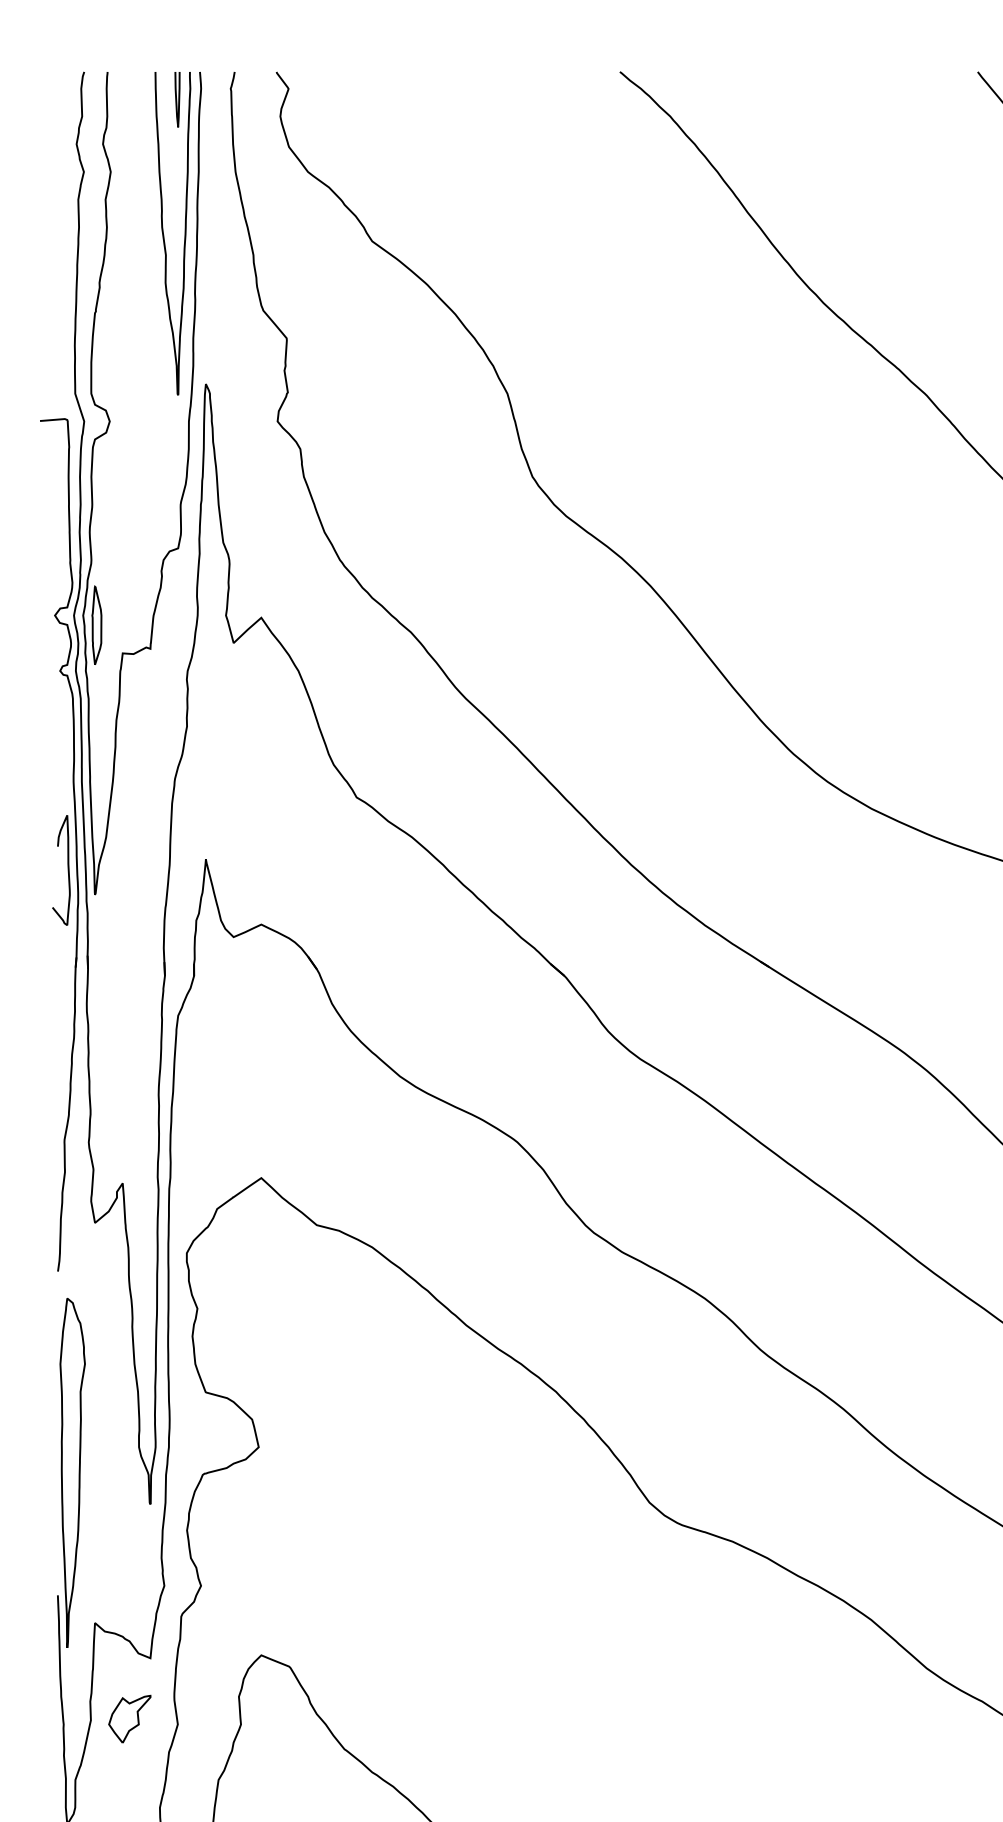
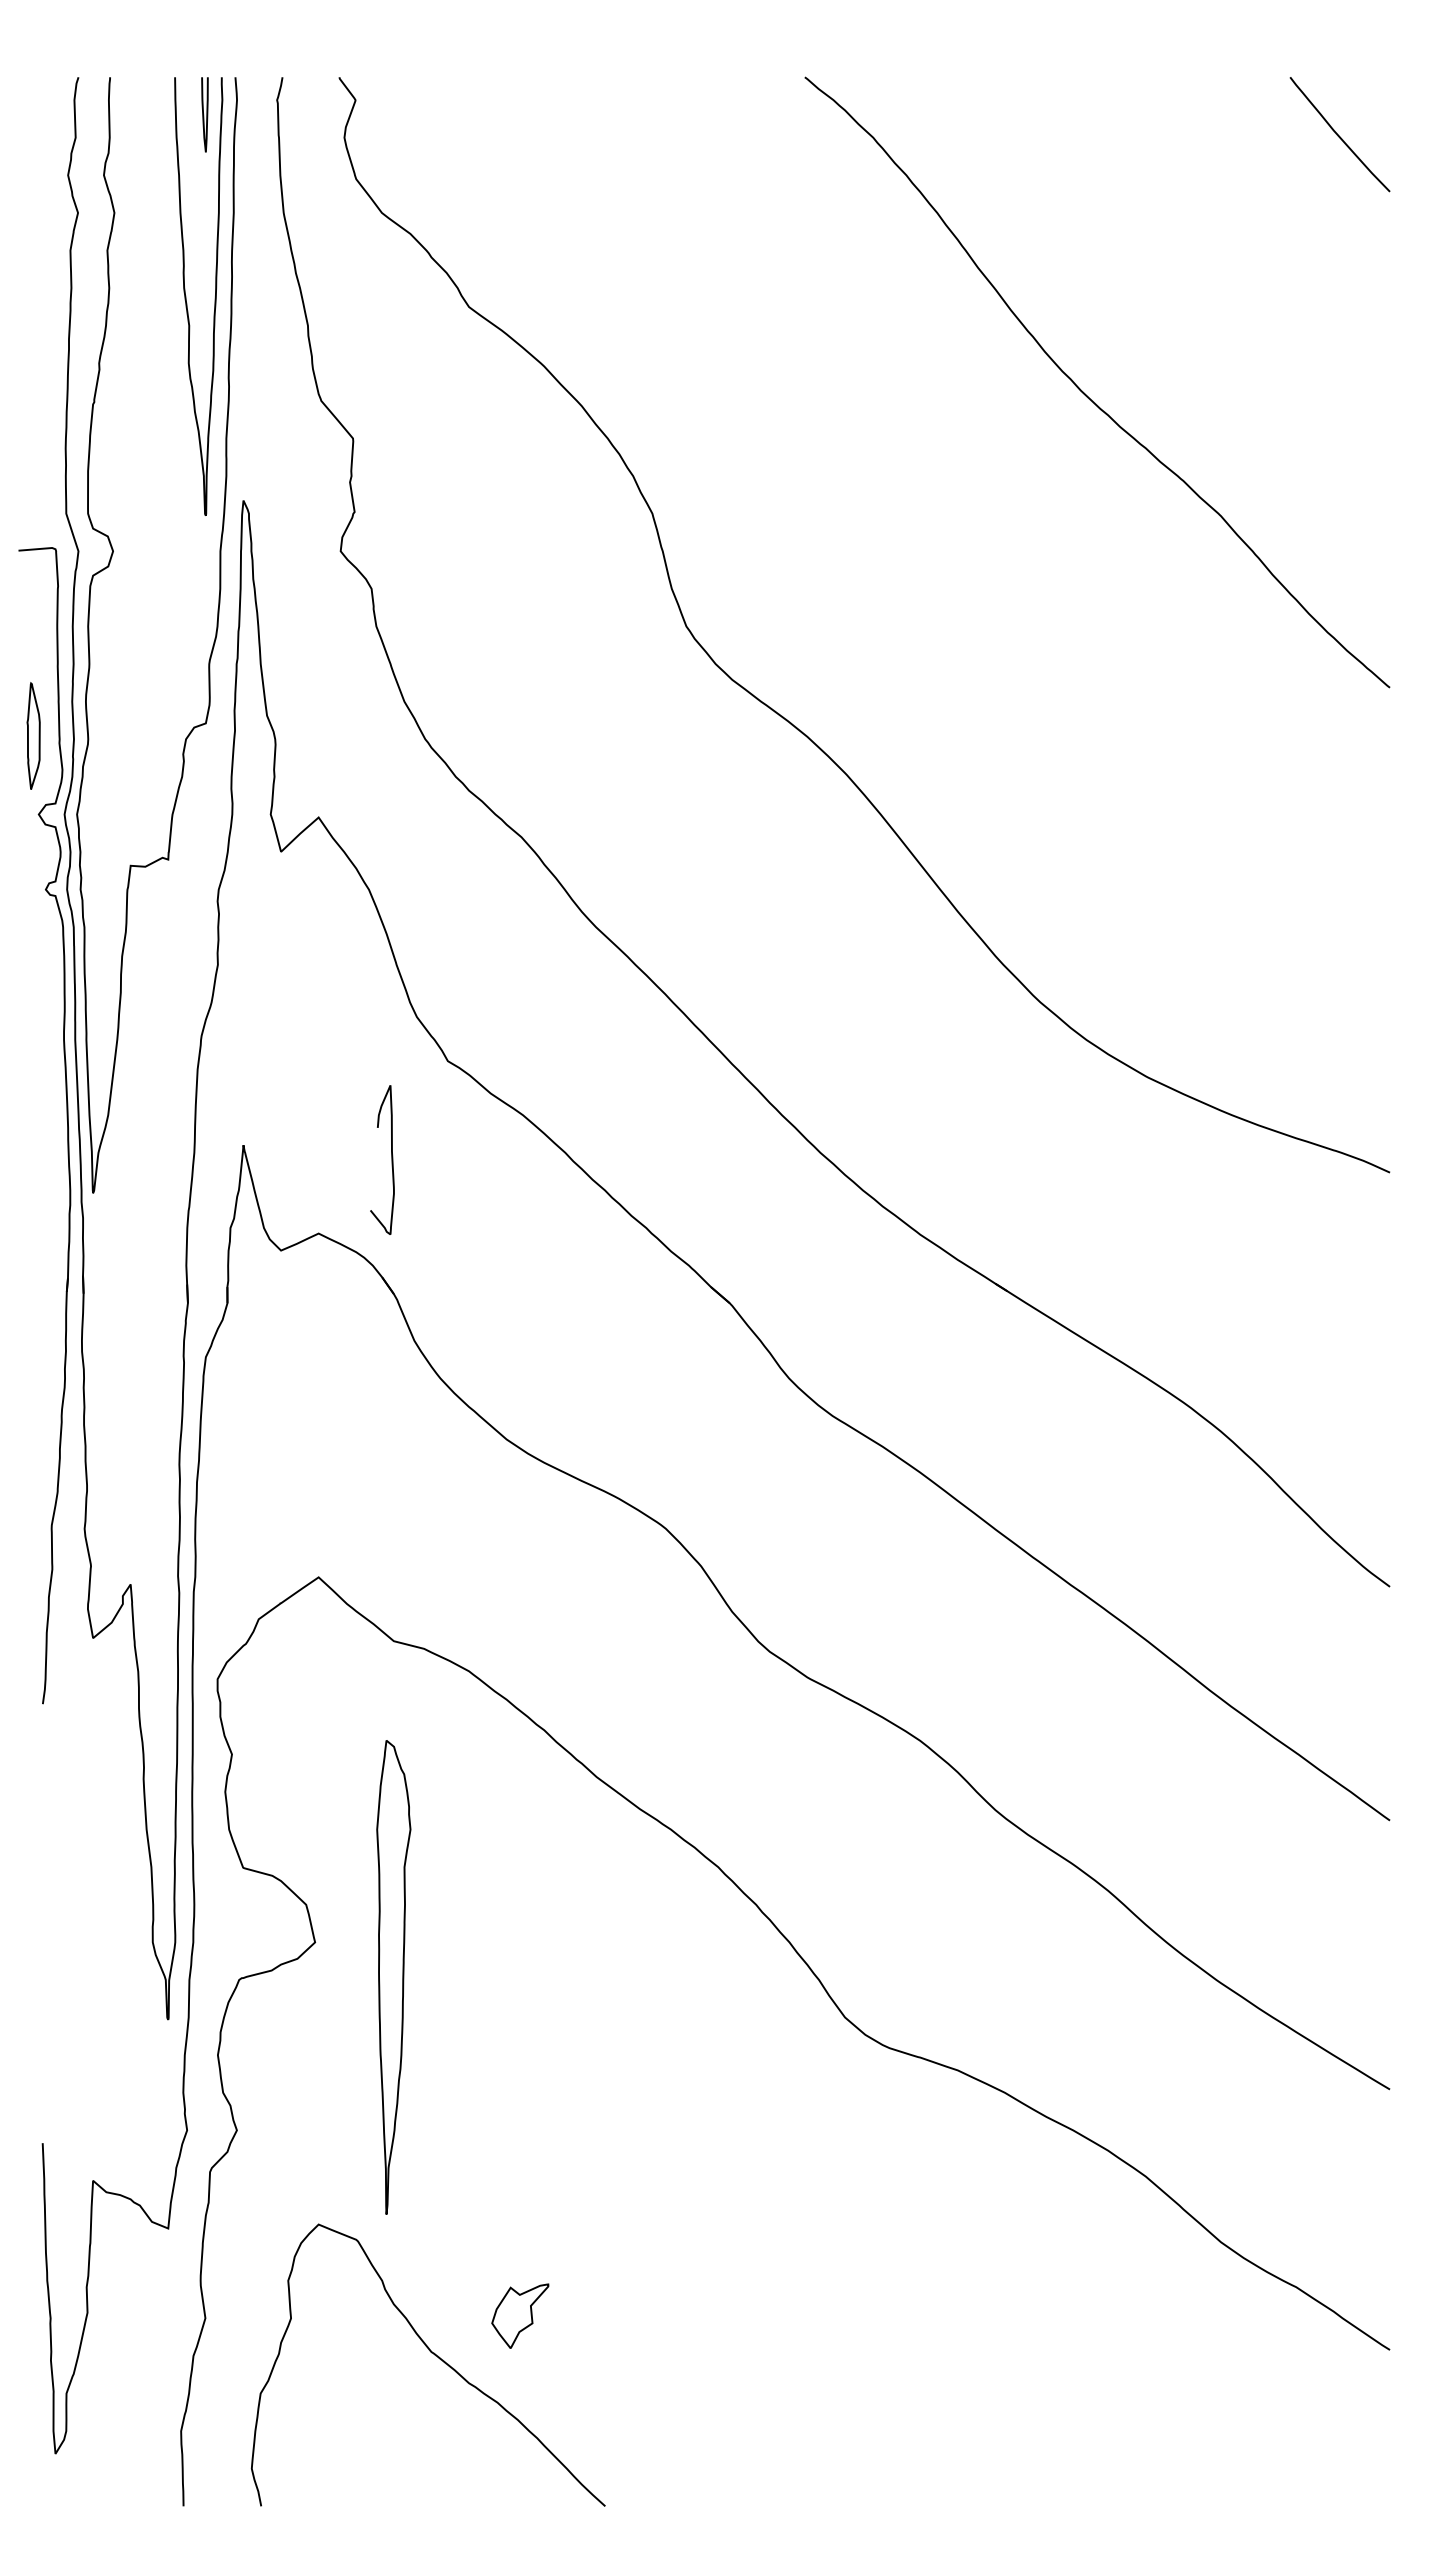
part: (96, 625) -> (33, 735), moved
curve: (68, 869) -> (391, 1159), moved
part: (72, 1473) -> (393, 1977), moved
part: (129, 1718) -> (520, 2315), moved

